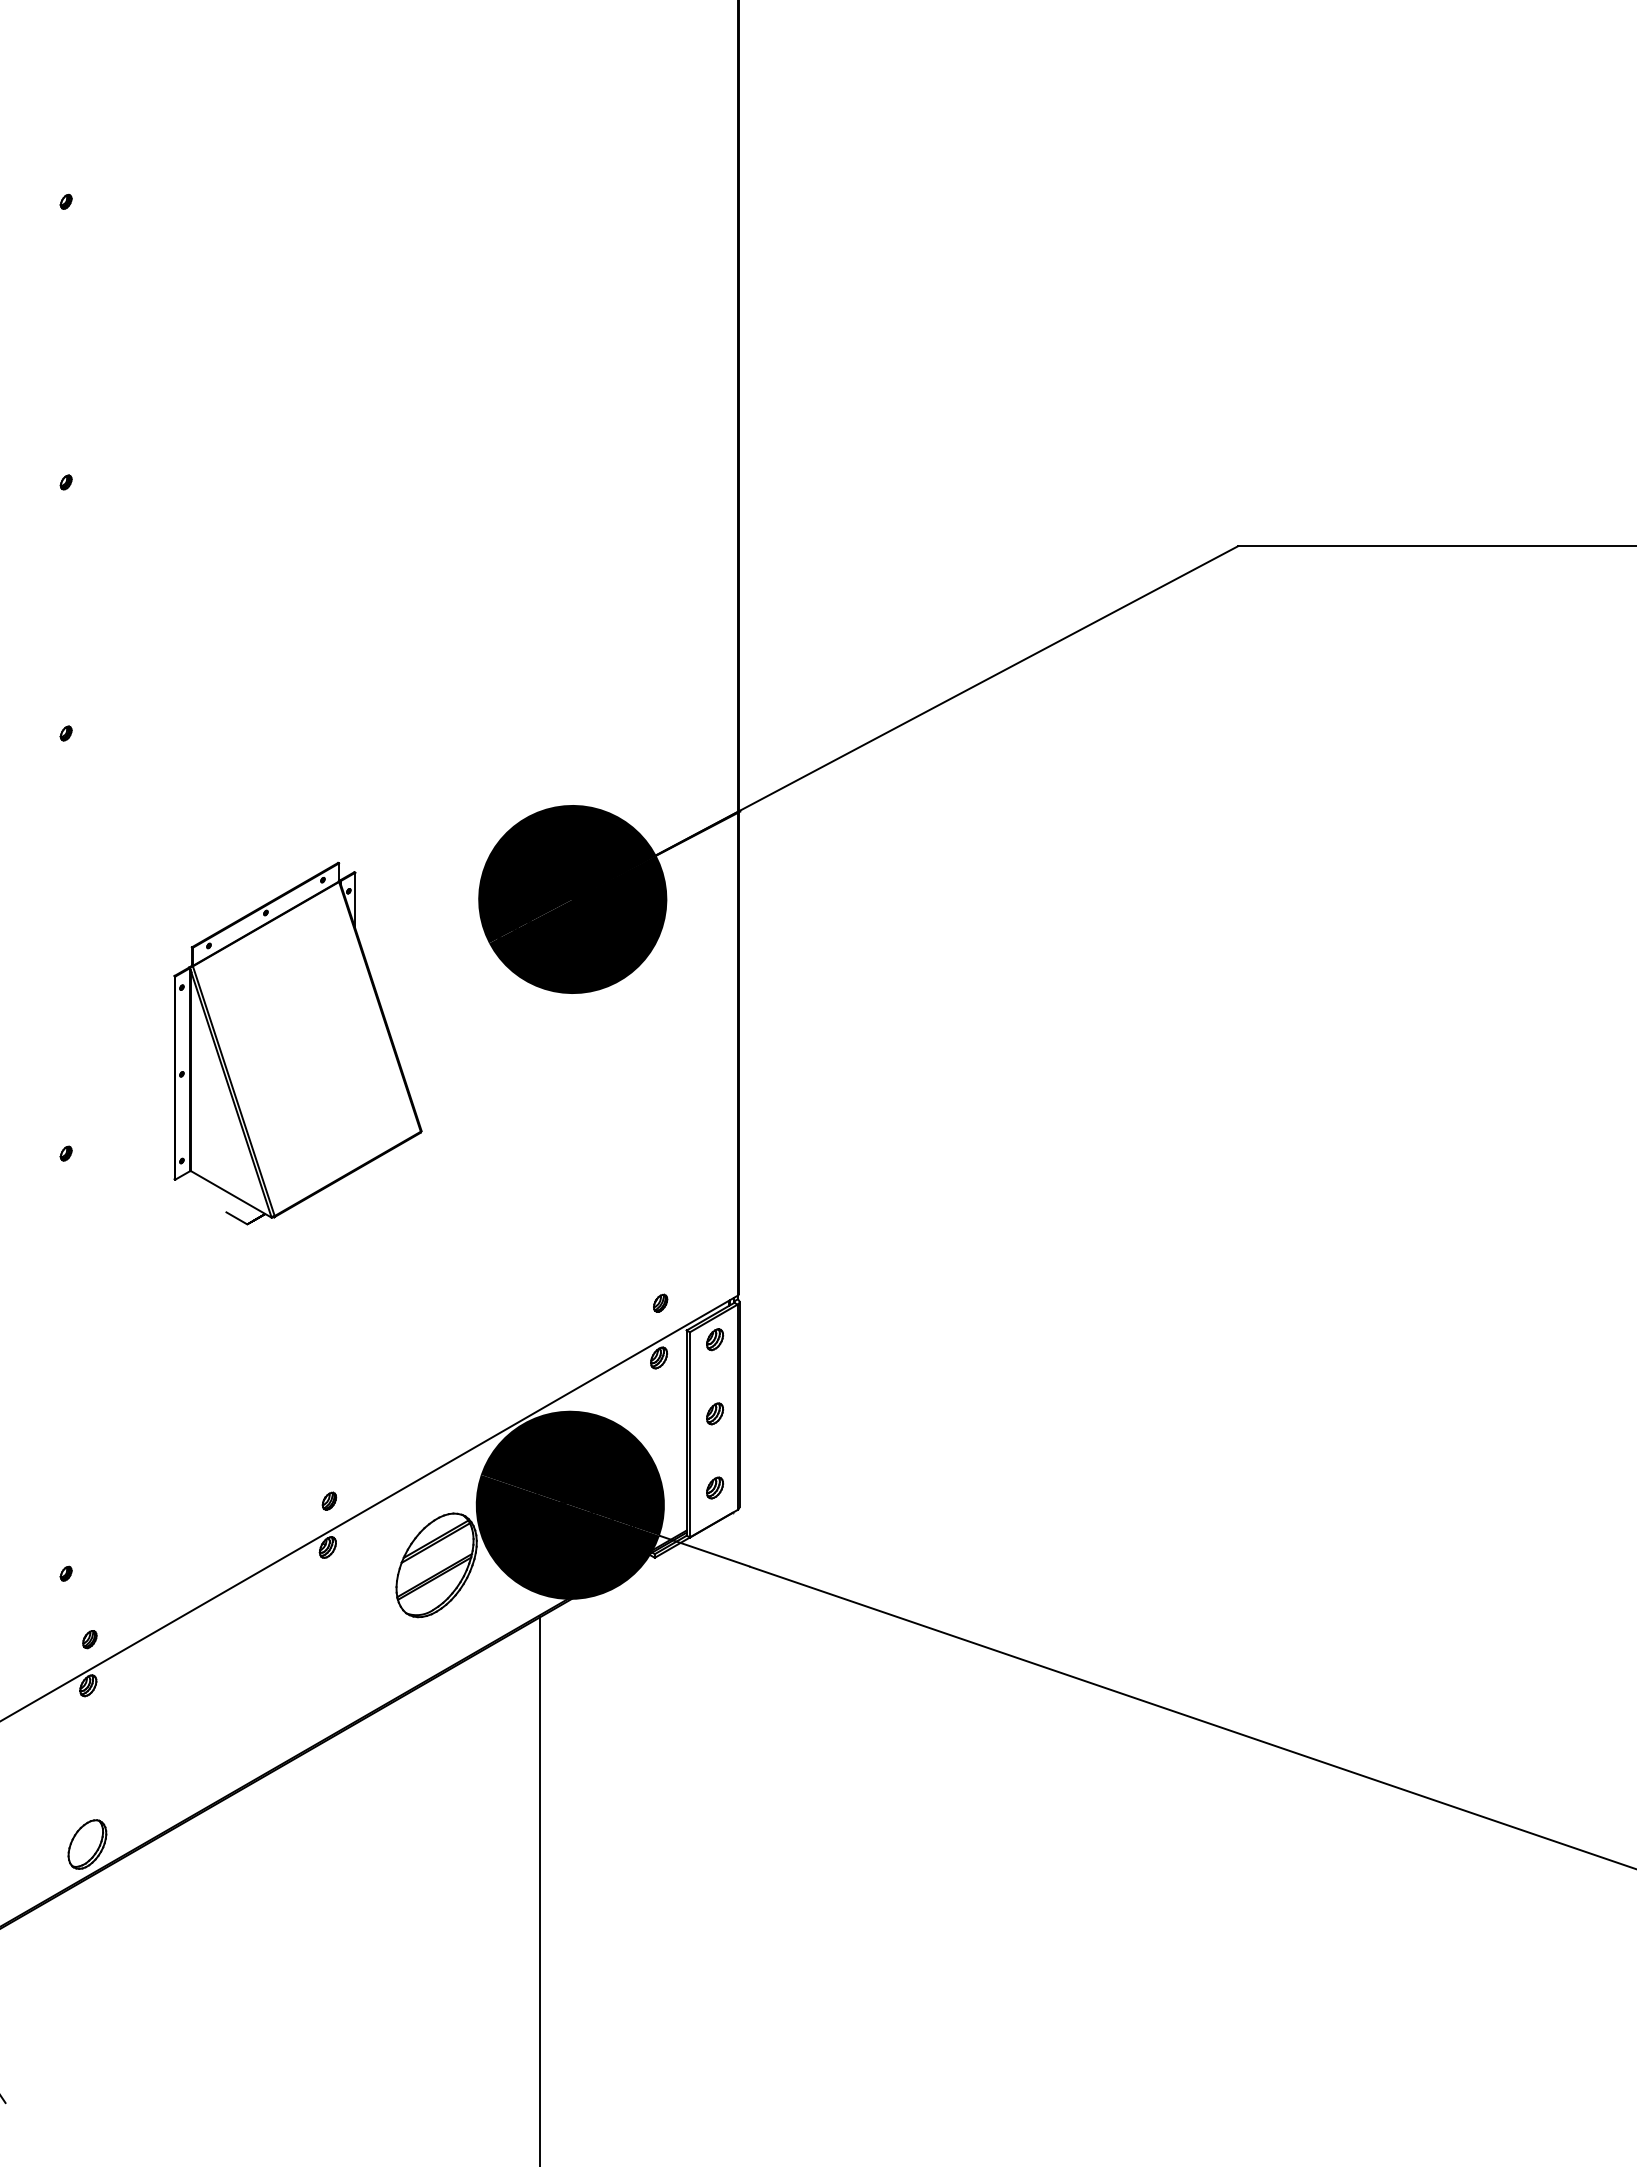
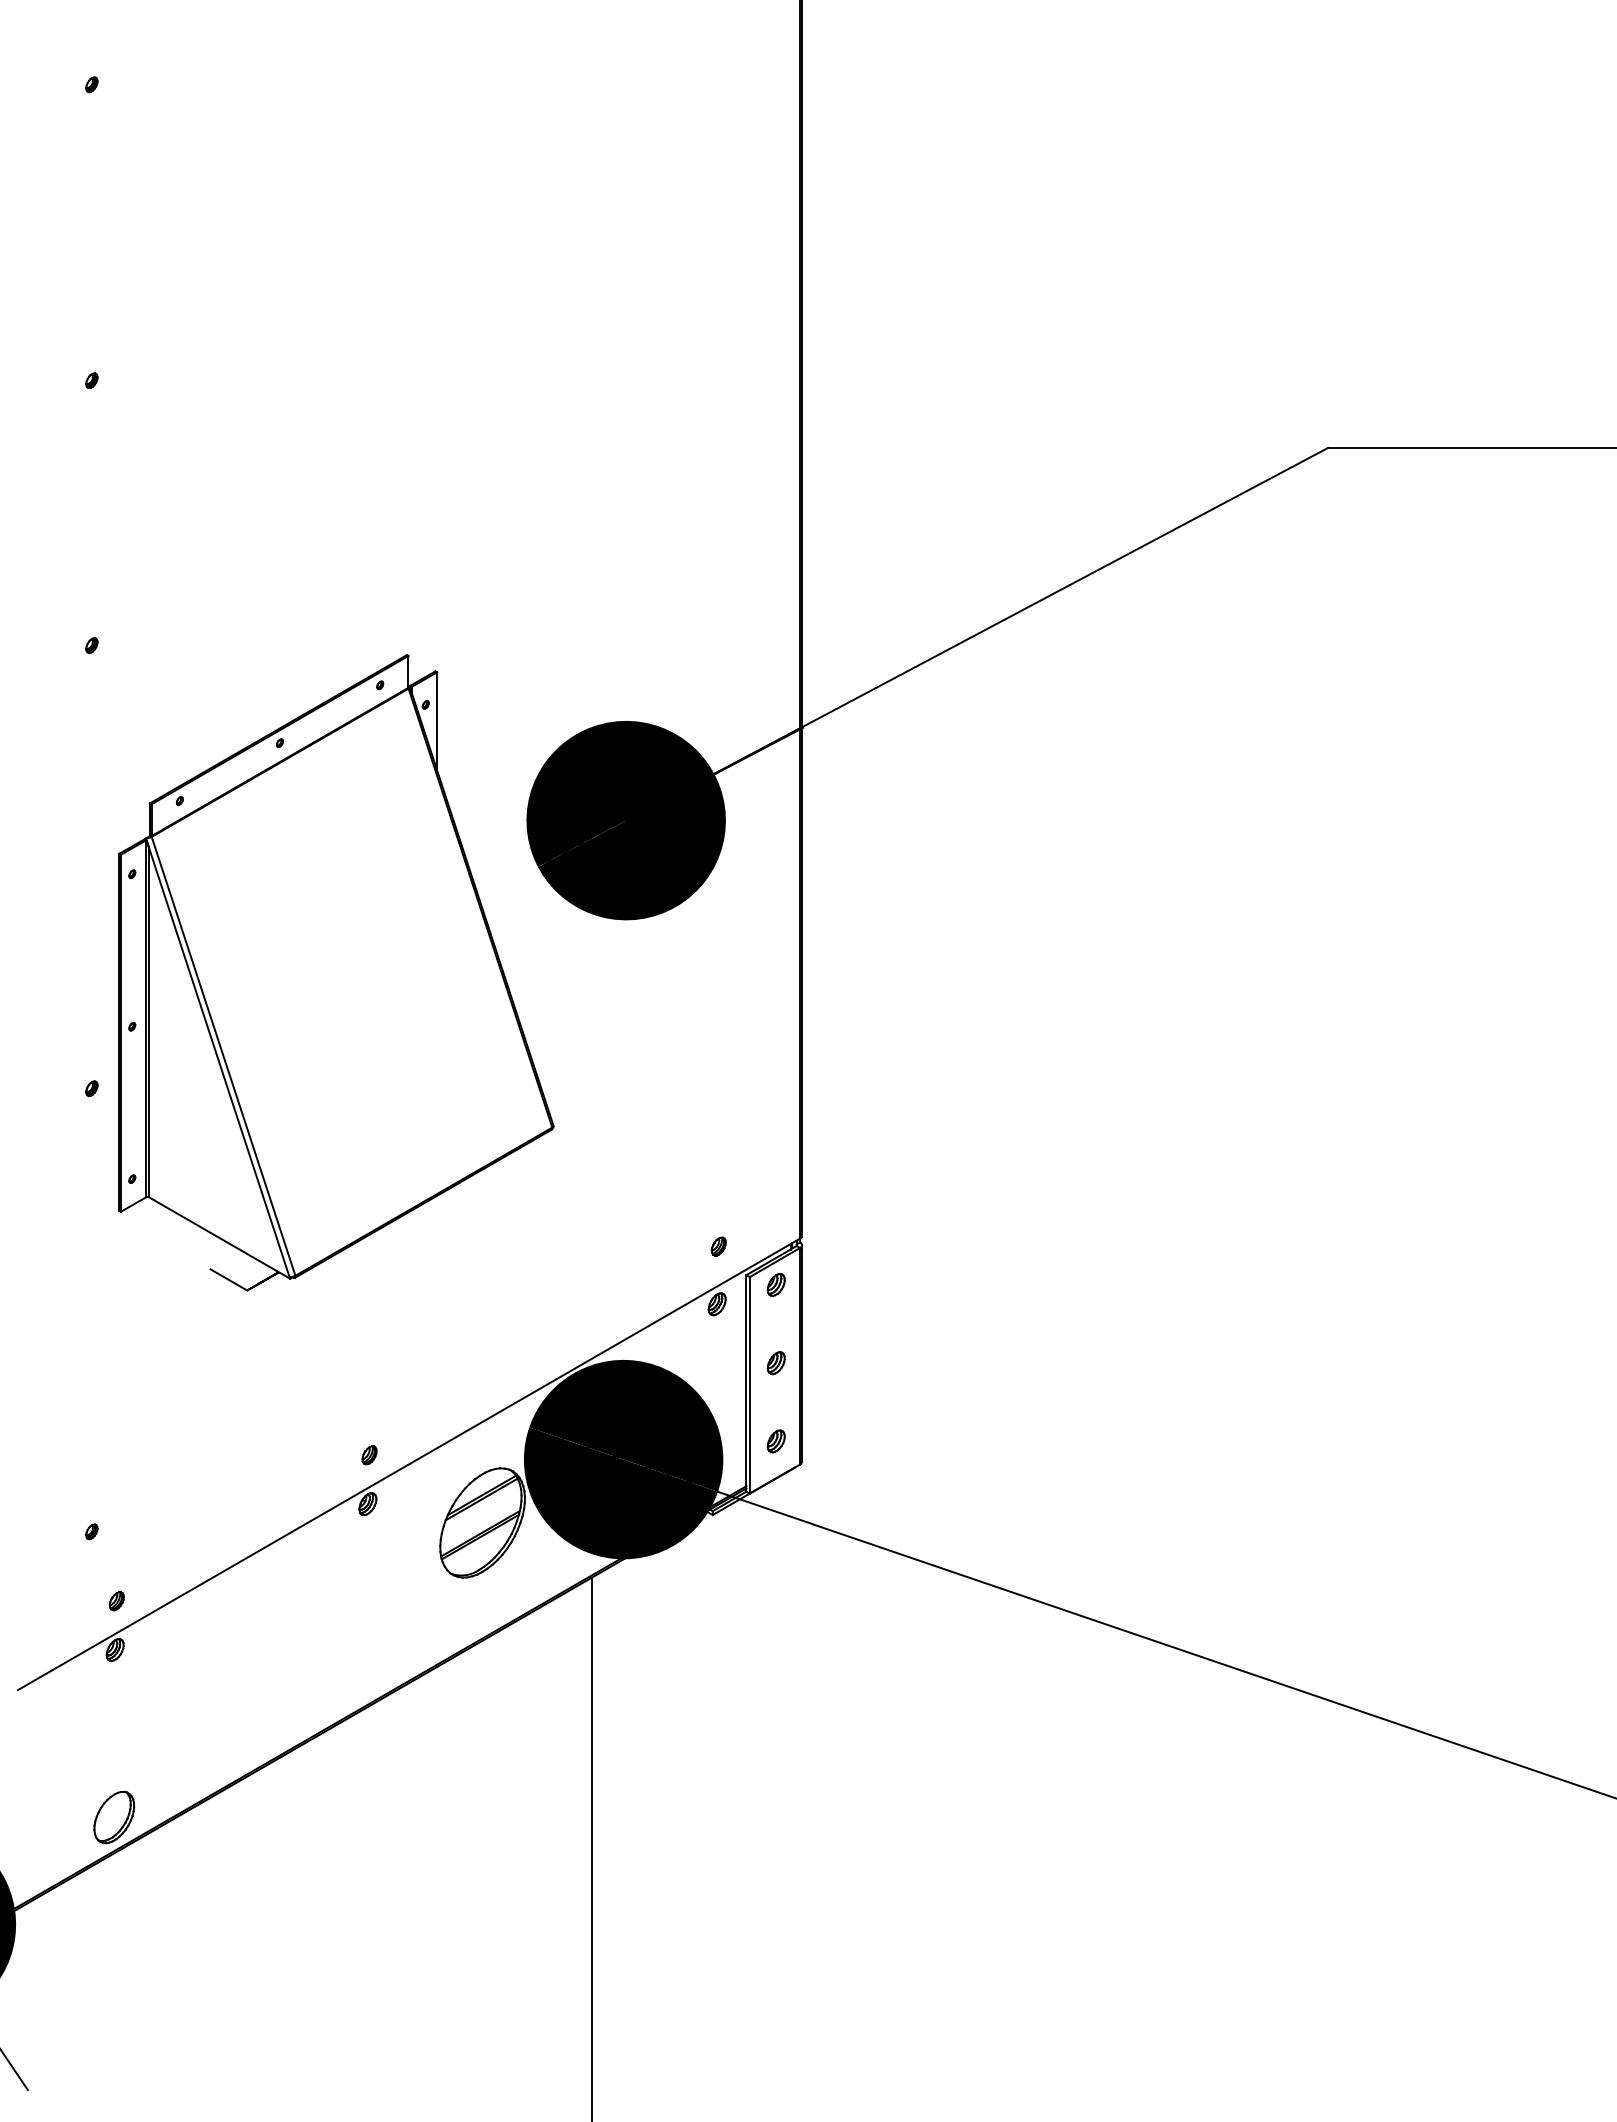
part: (297, 1043) -> (335, 972), size x1.67

